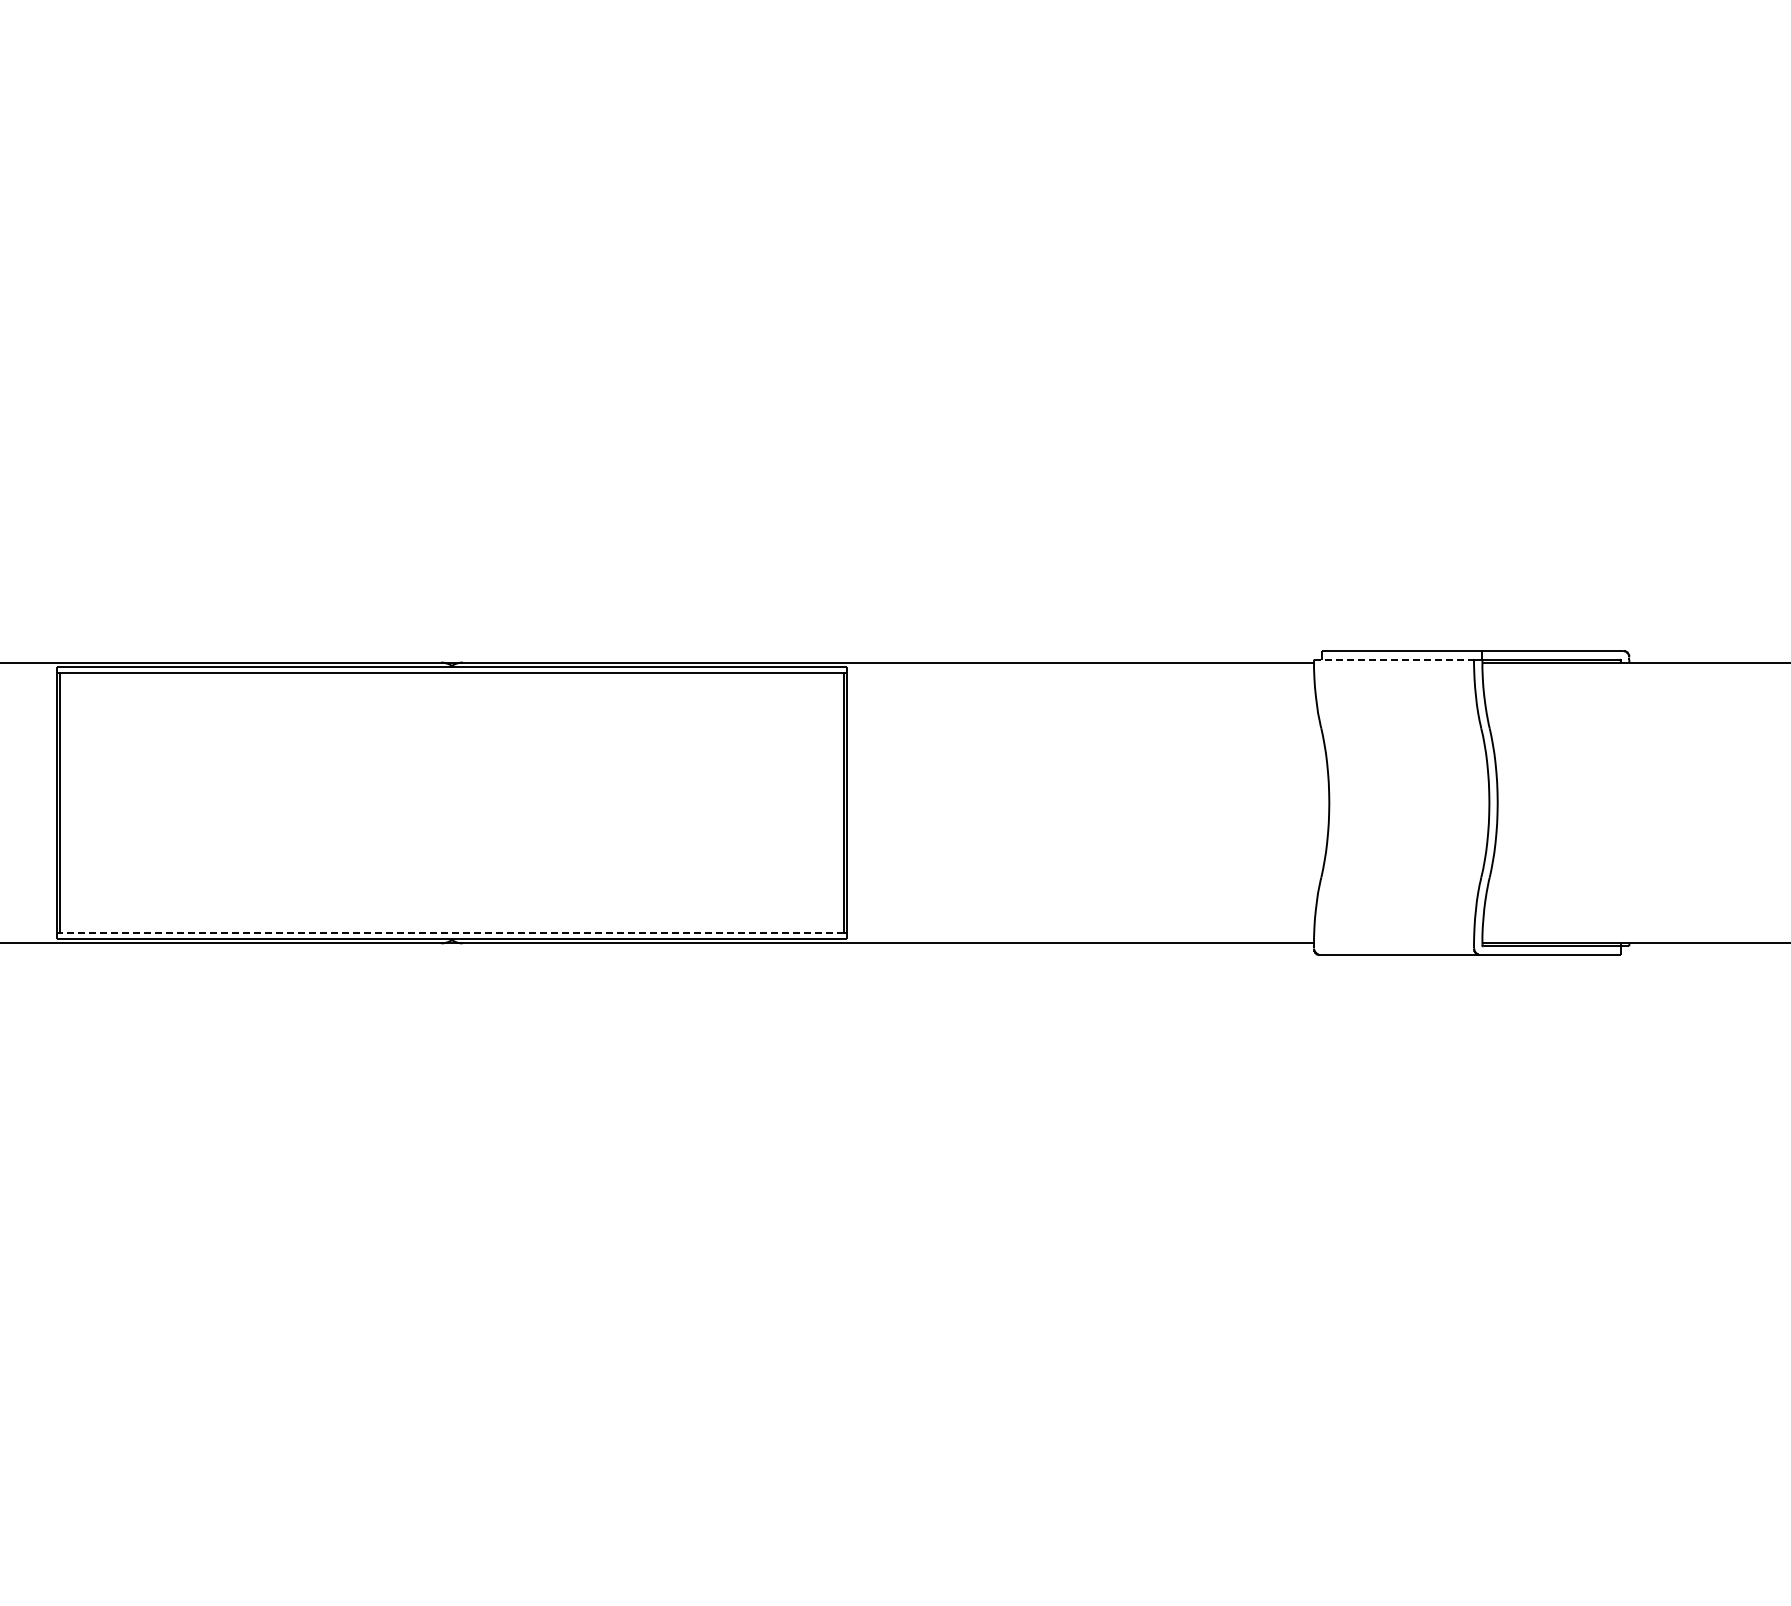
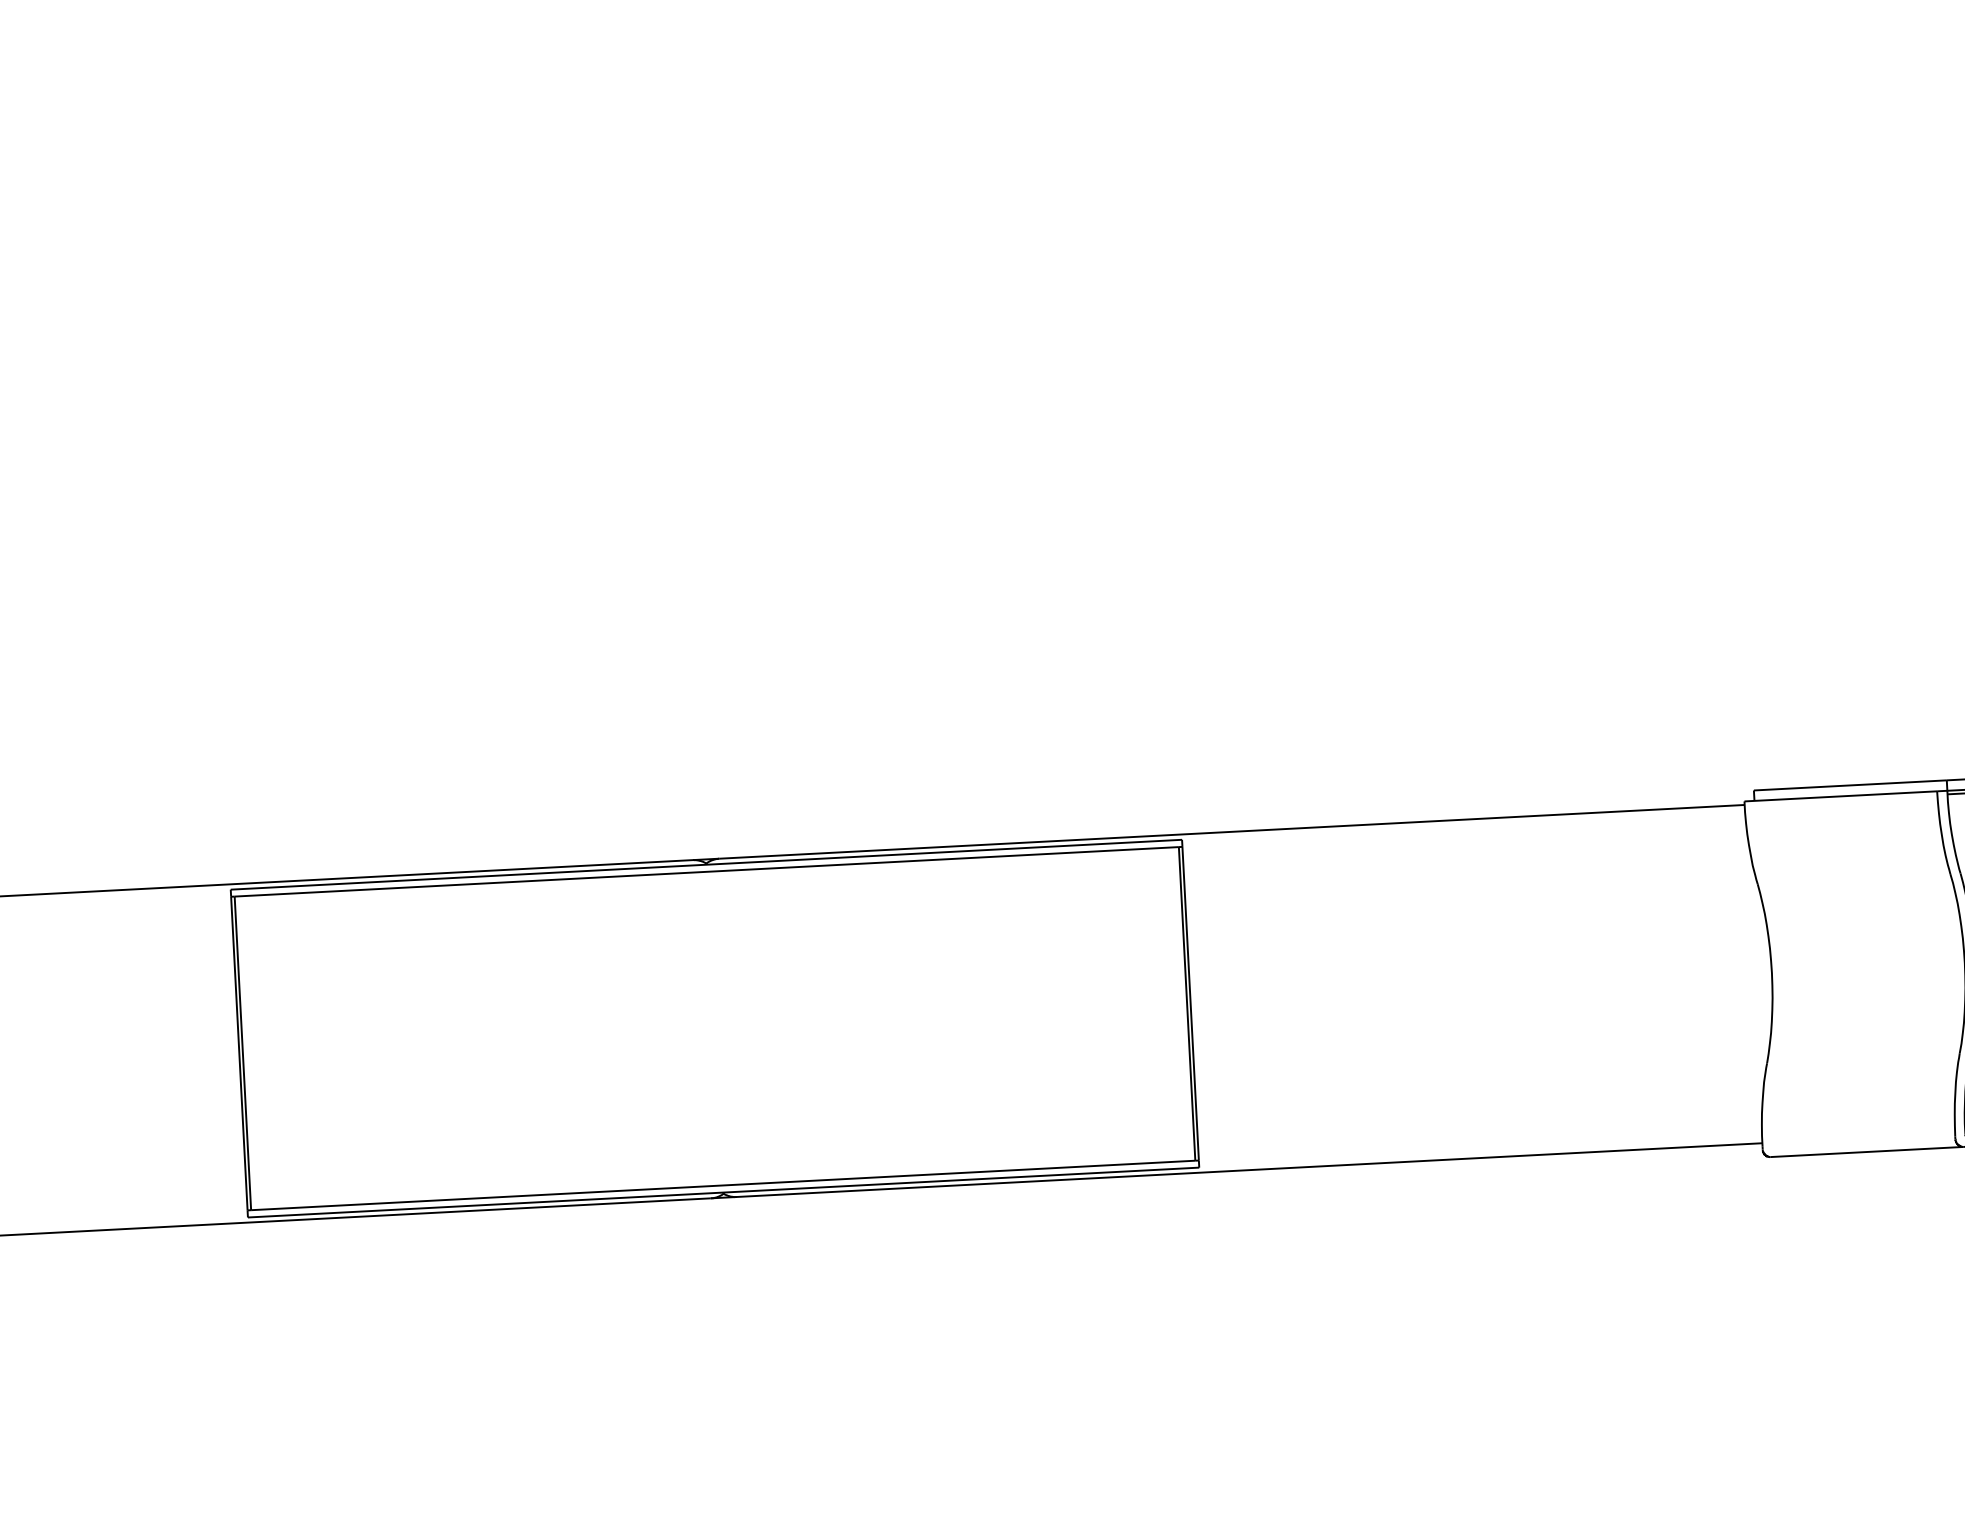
line: (1393, 659) -> (1840, 796), dashed -> solid
line: (452, 933) -> (723, 1185), dashed -> solid

